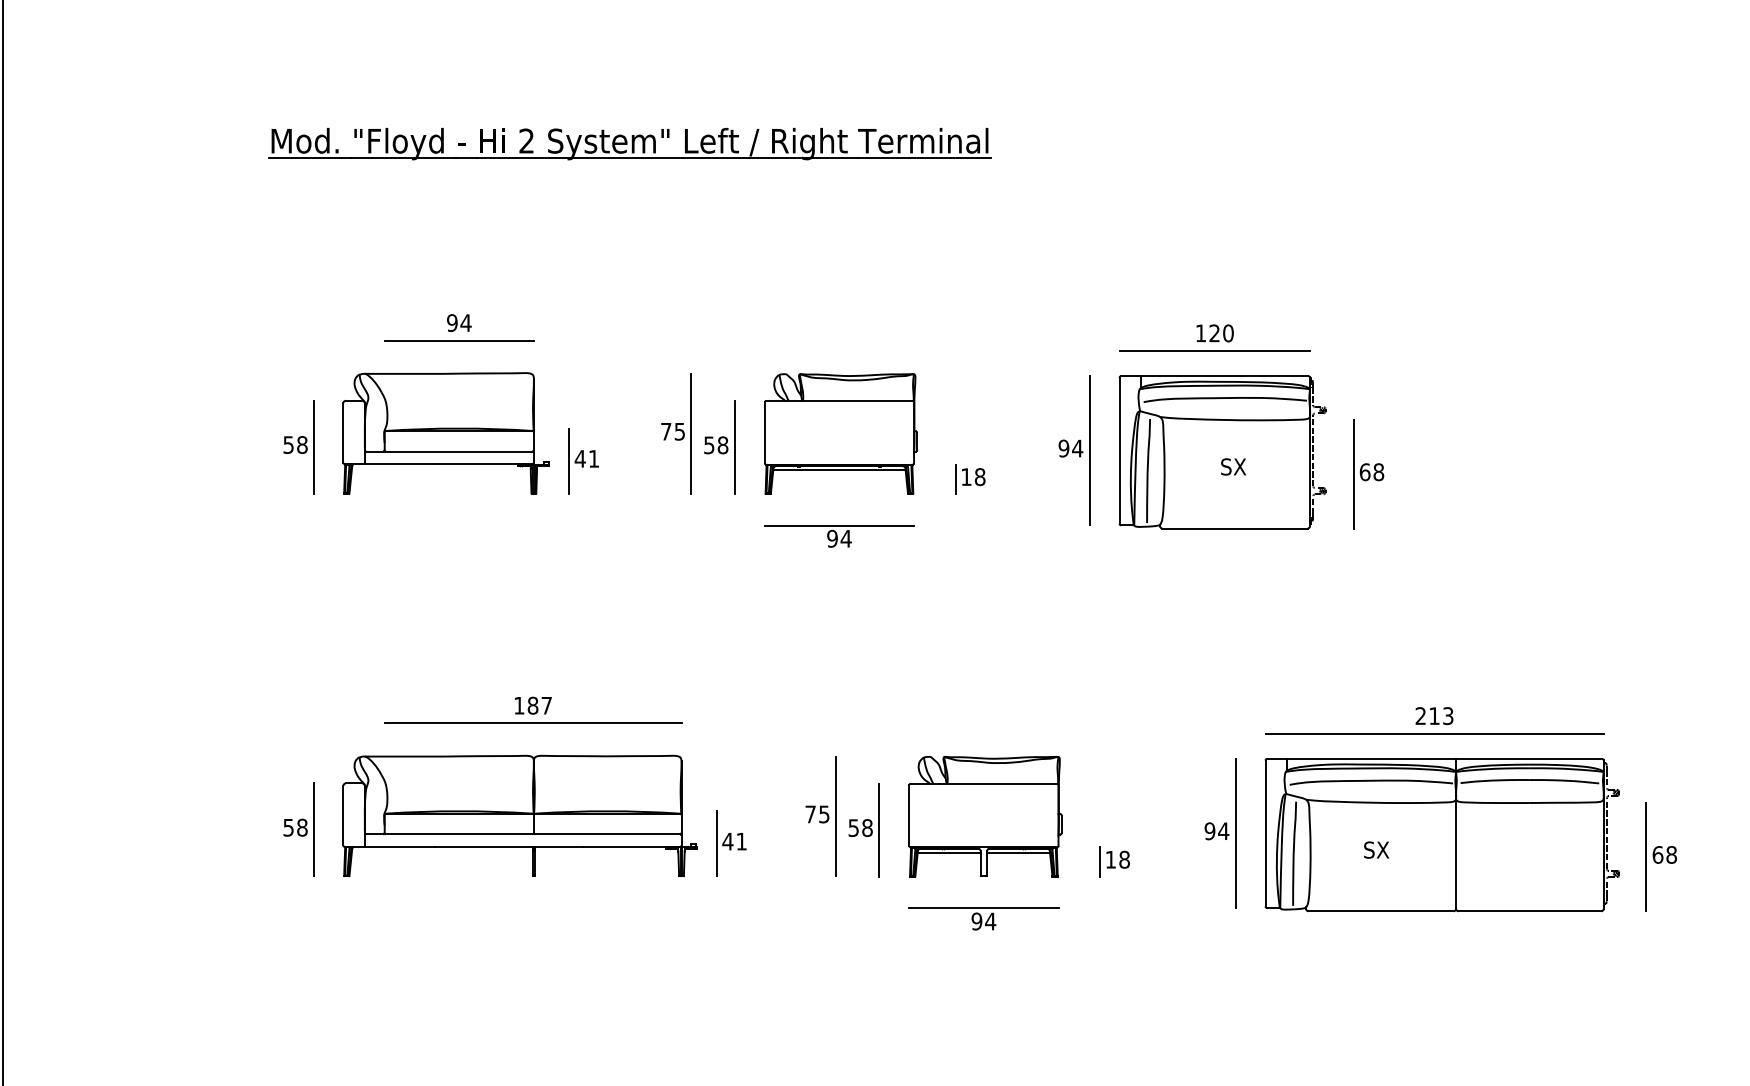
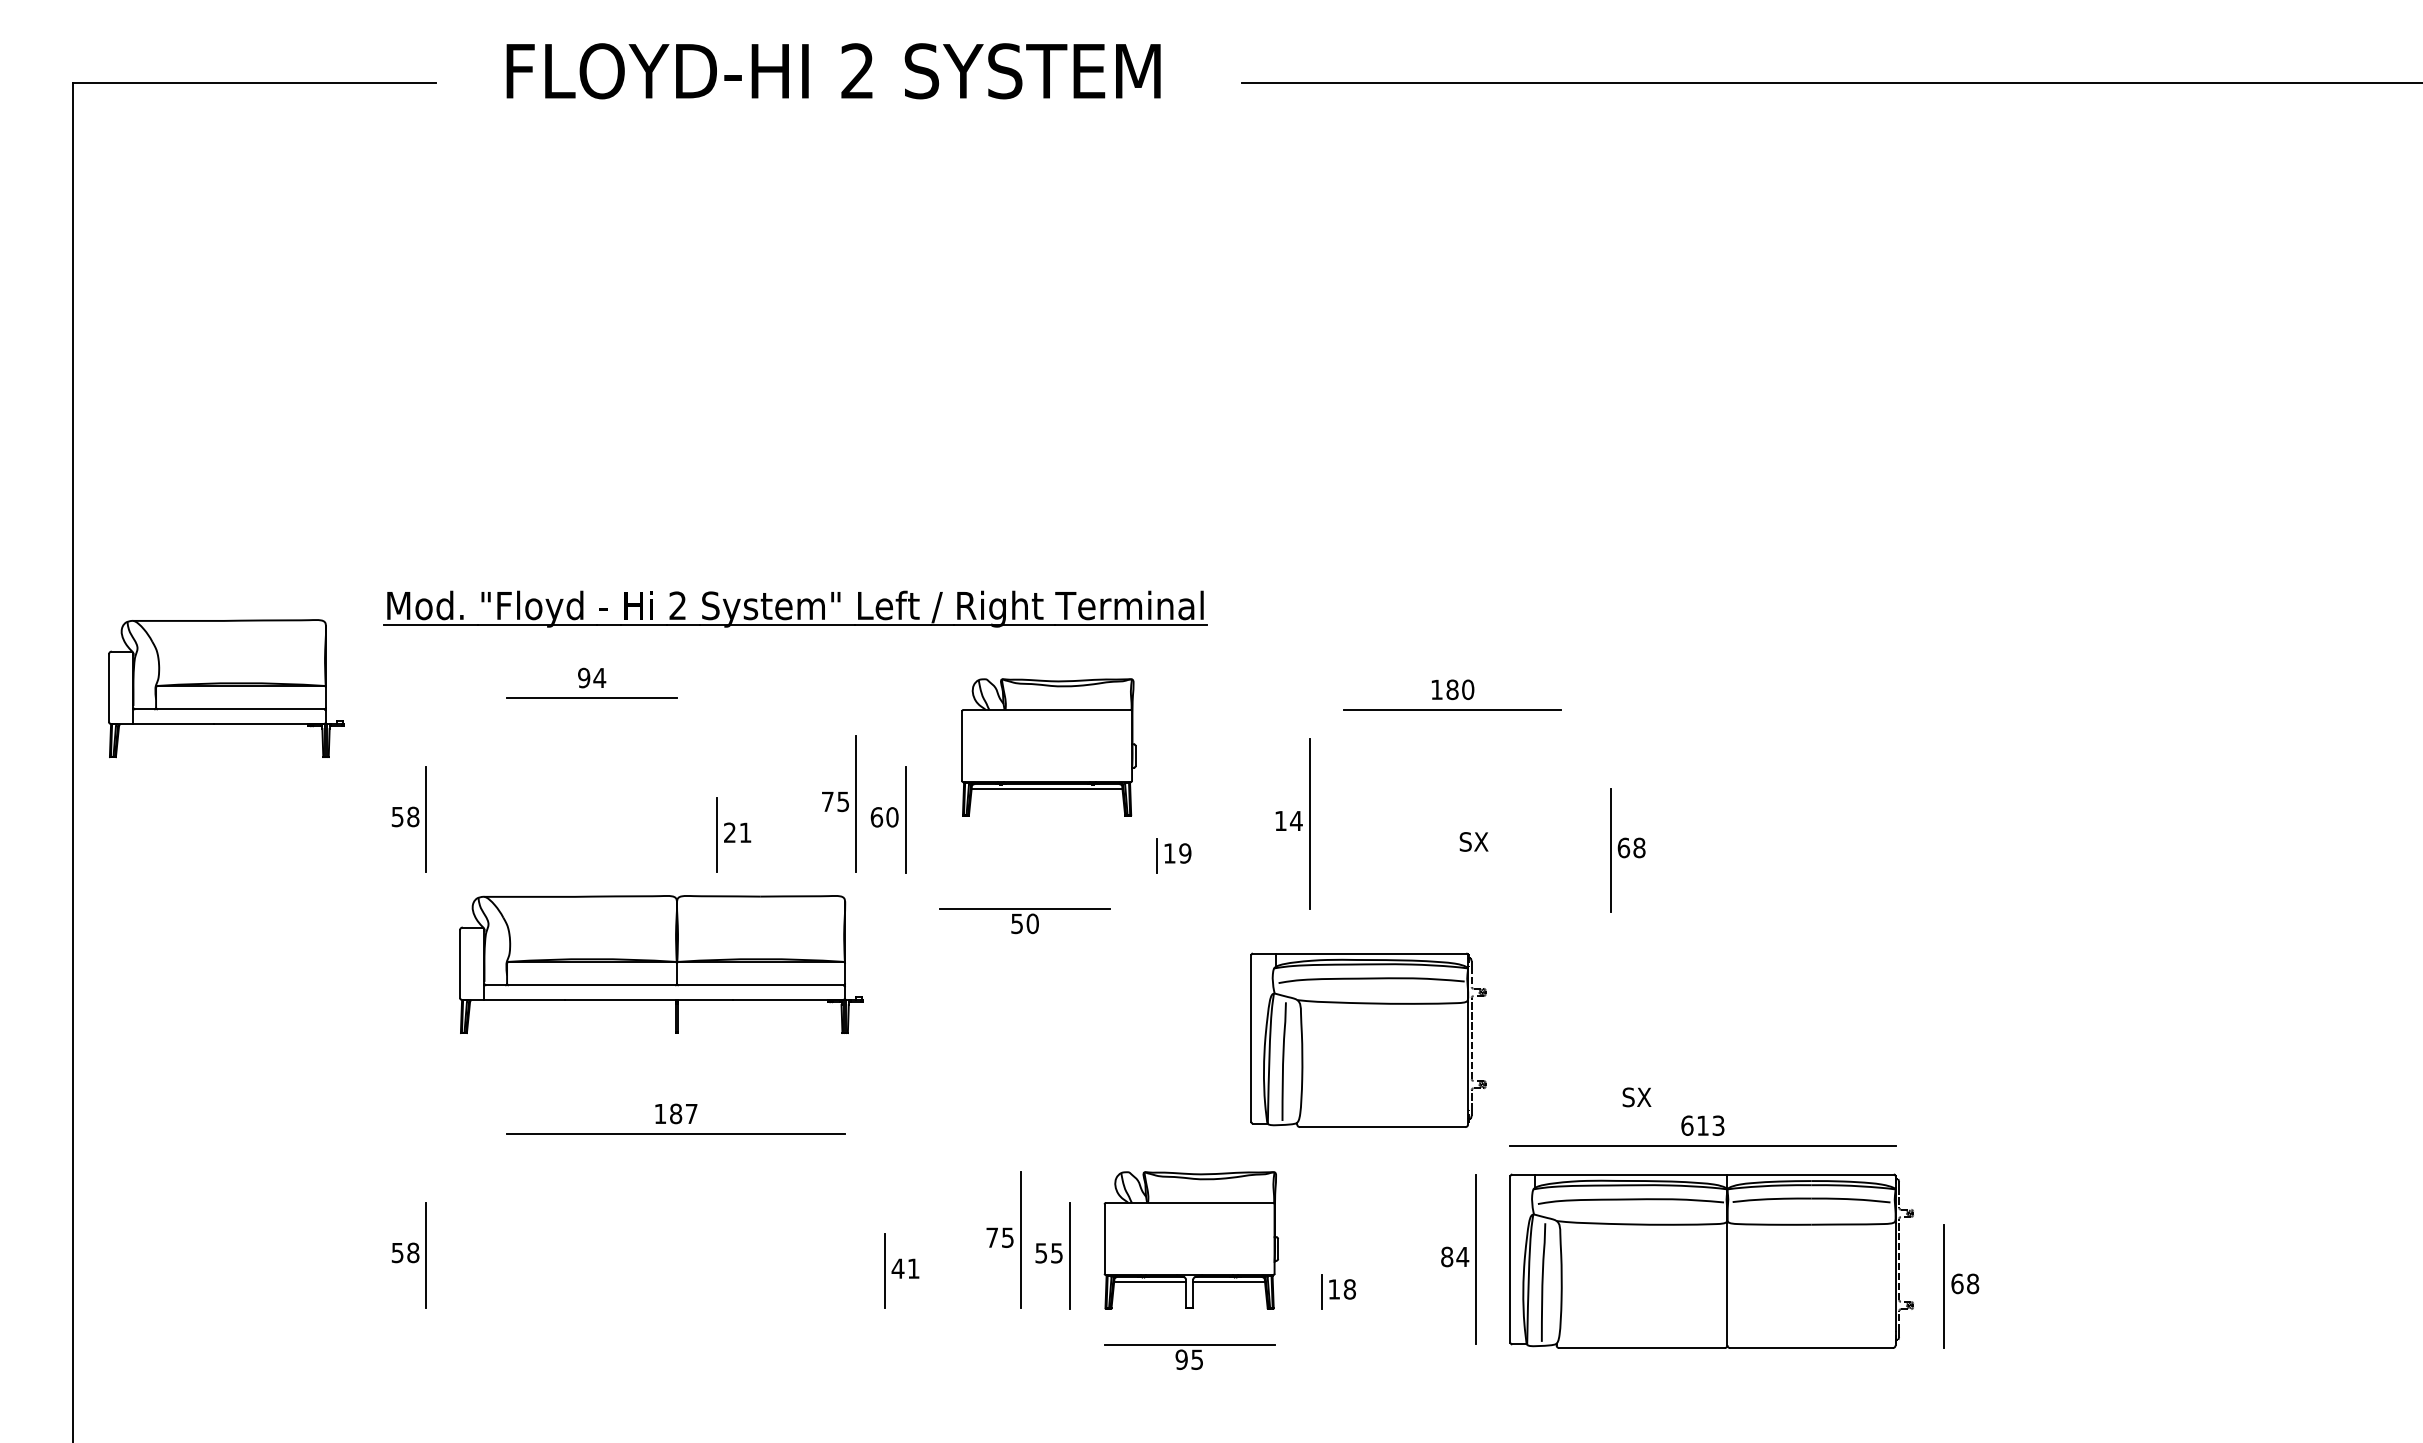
part: (630, 143) -> (795, 608), moved
text: (1214, 333) -> (1452, 689), 120 -> 180
part: (446, 433) -> (226, 688), moved
part: (840, 434) -> (1048, 747), moved
text: (716, 445) -> (884, 817), 58 -> 60
text: (1063, 448) -> (1280, 820), 94 -> 14
part: (1222, 451) -> (1368, 1039), moved
text: (579, 458) -> (729, 832), 41 -> 21
text: (980, 477) -> (1185, 853), 18 -> 19
text: (839, 538) -> (1025, 923), 94 -> 50
text: (1421, 715) -> (1687, 1125), 213 -> 613
part: (520, 815) -> (661, 964), moved
text: (867, 828) -> (1057, 1253), 58 -> 55
text: (1210, 830) -> (1447, 1256), 94 -> 84
text: (1376, 850) -> (1636, 1097), moved
text: (989, 921) -> (1196, 1359), 94 -> 95

